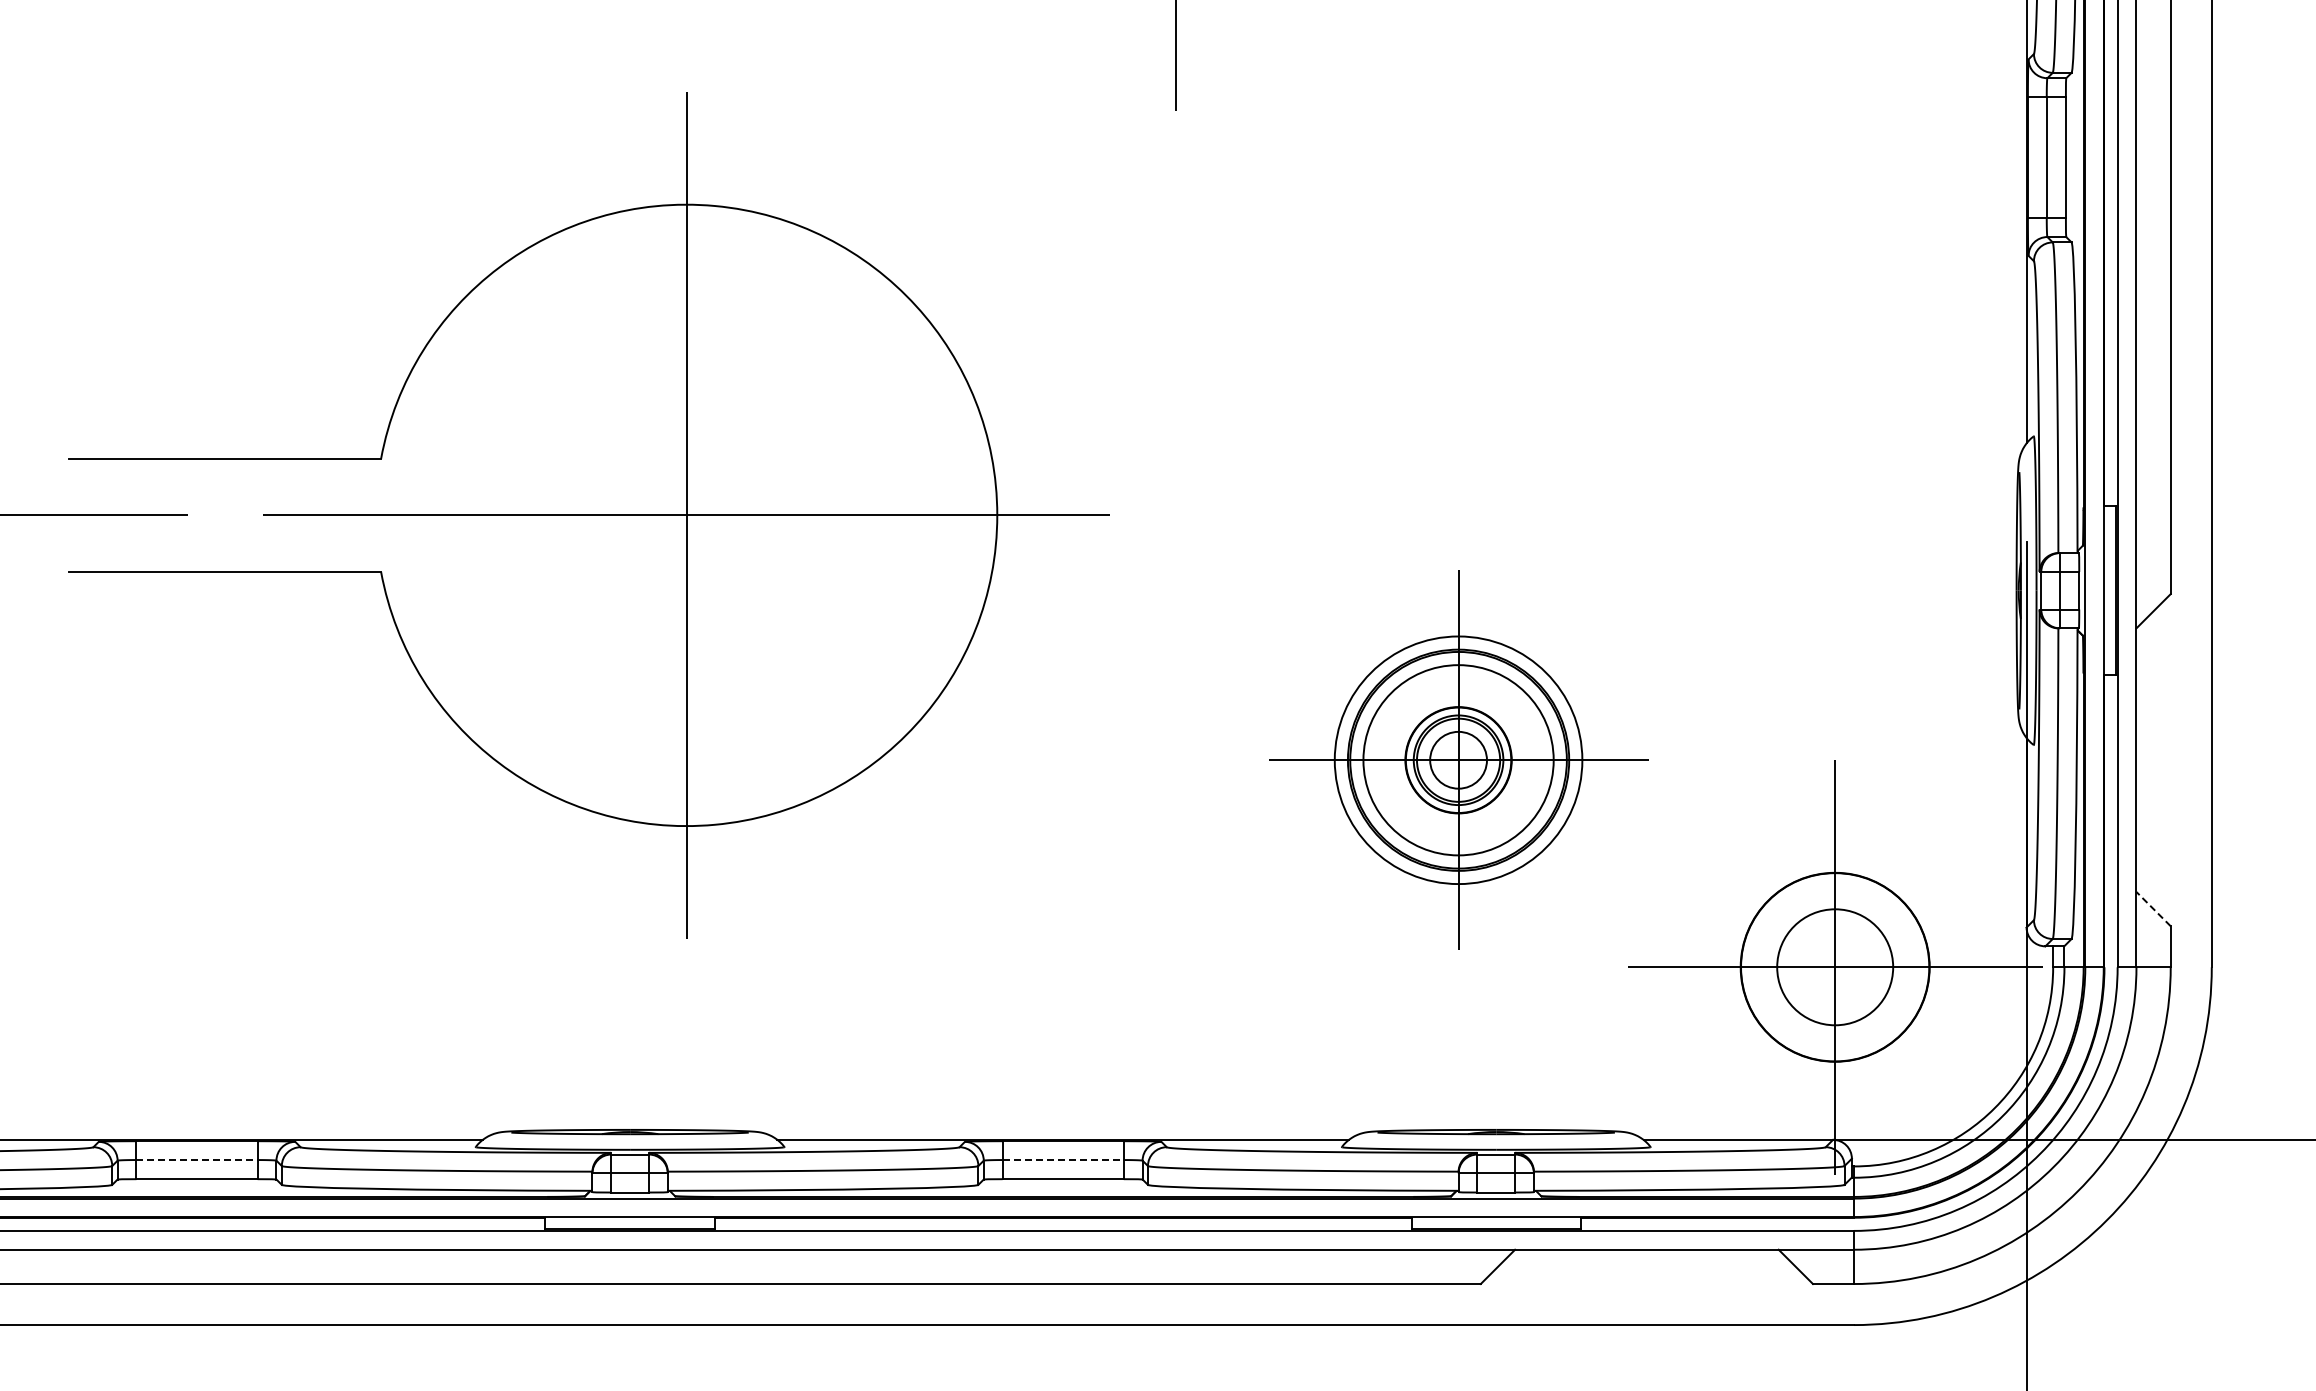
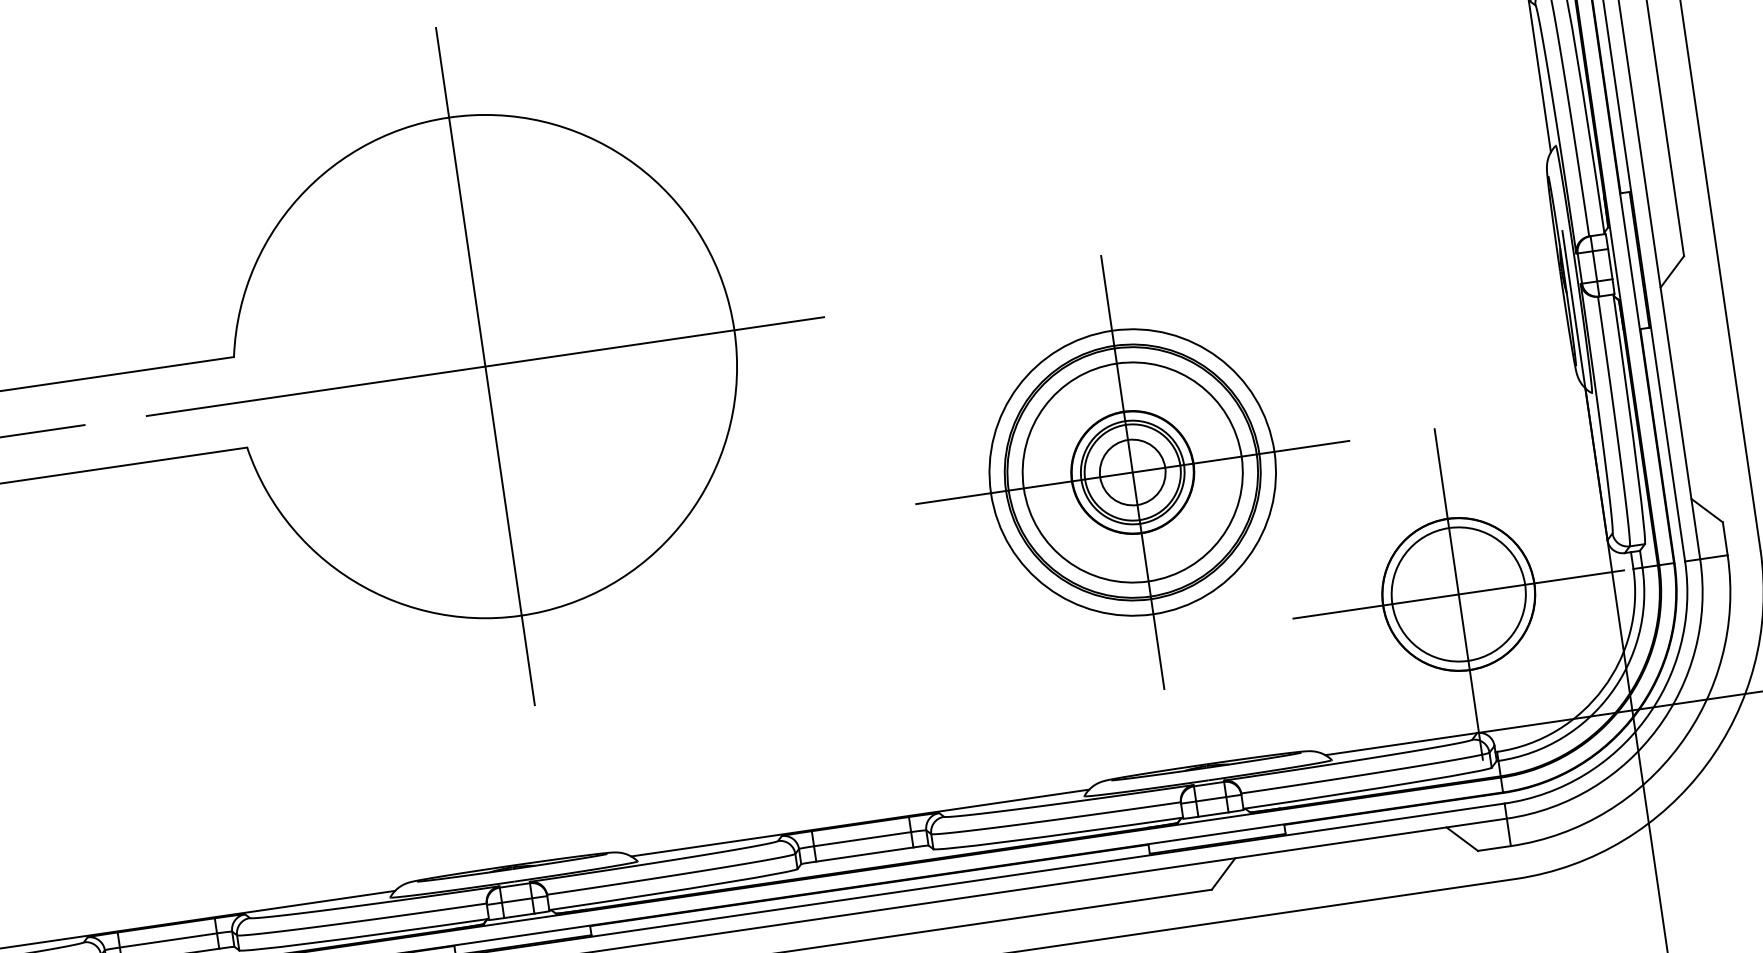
part: (1458, 760) -> (1132, 472), size x1.43
line: (2153, 908) -> (1706, 510), dashed -> solid
circle: (1835, 967) -> (1459, 594), size x1.43
line: (197, 1160) -> (168, 940), dashed -> solid
line: (1063, 1160) -> (862, 839), dashed -> solid

